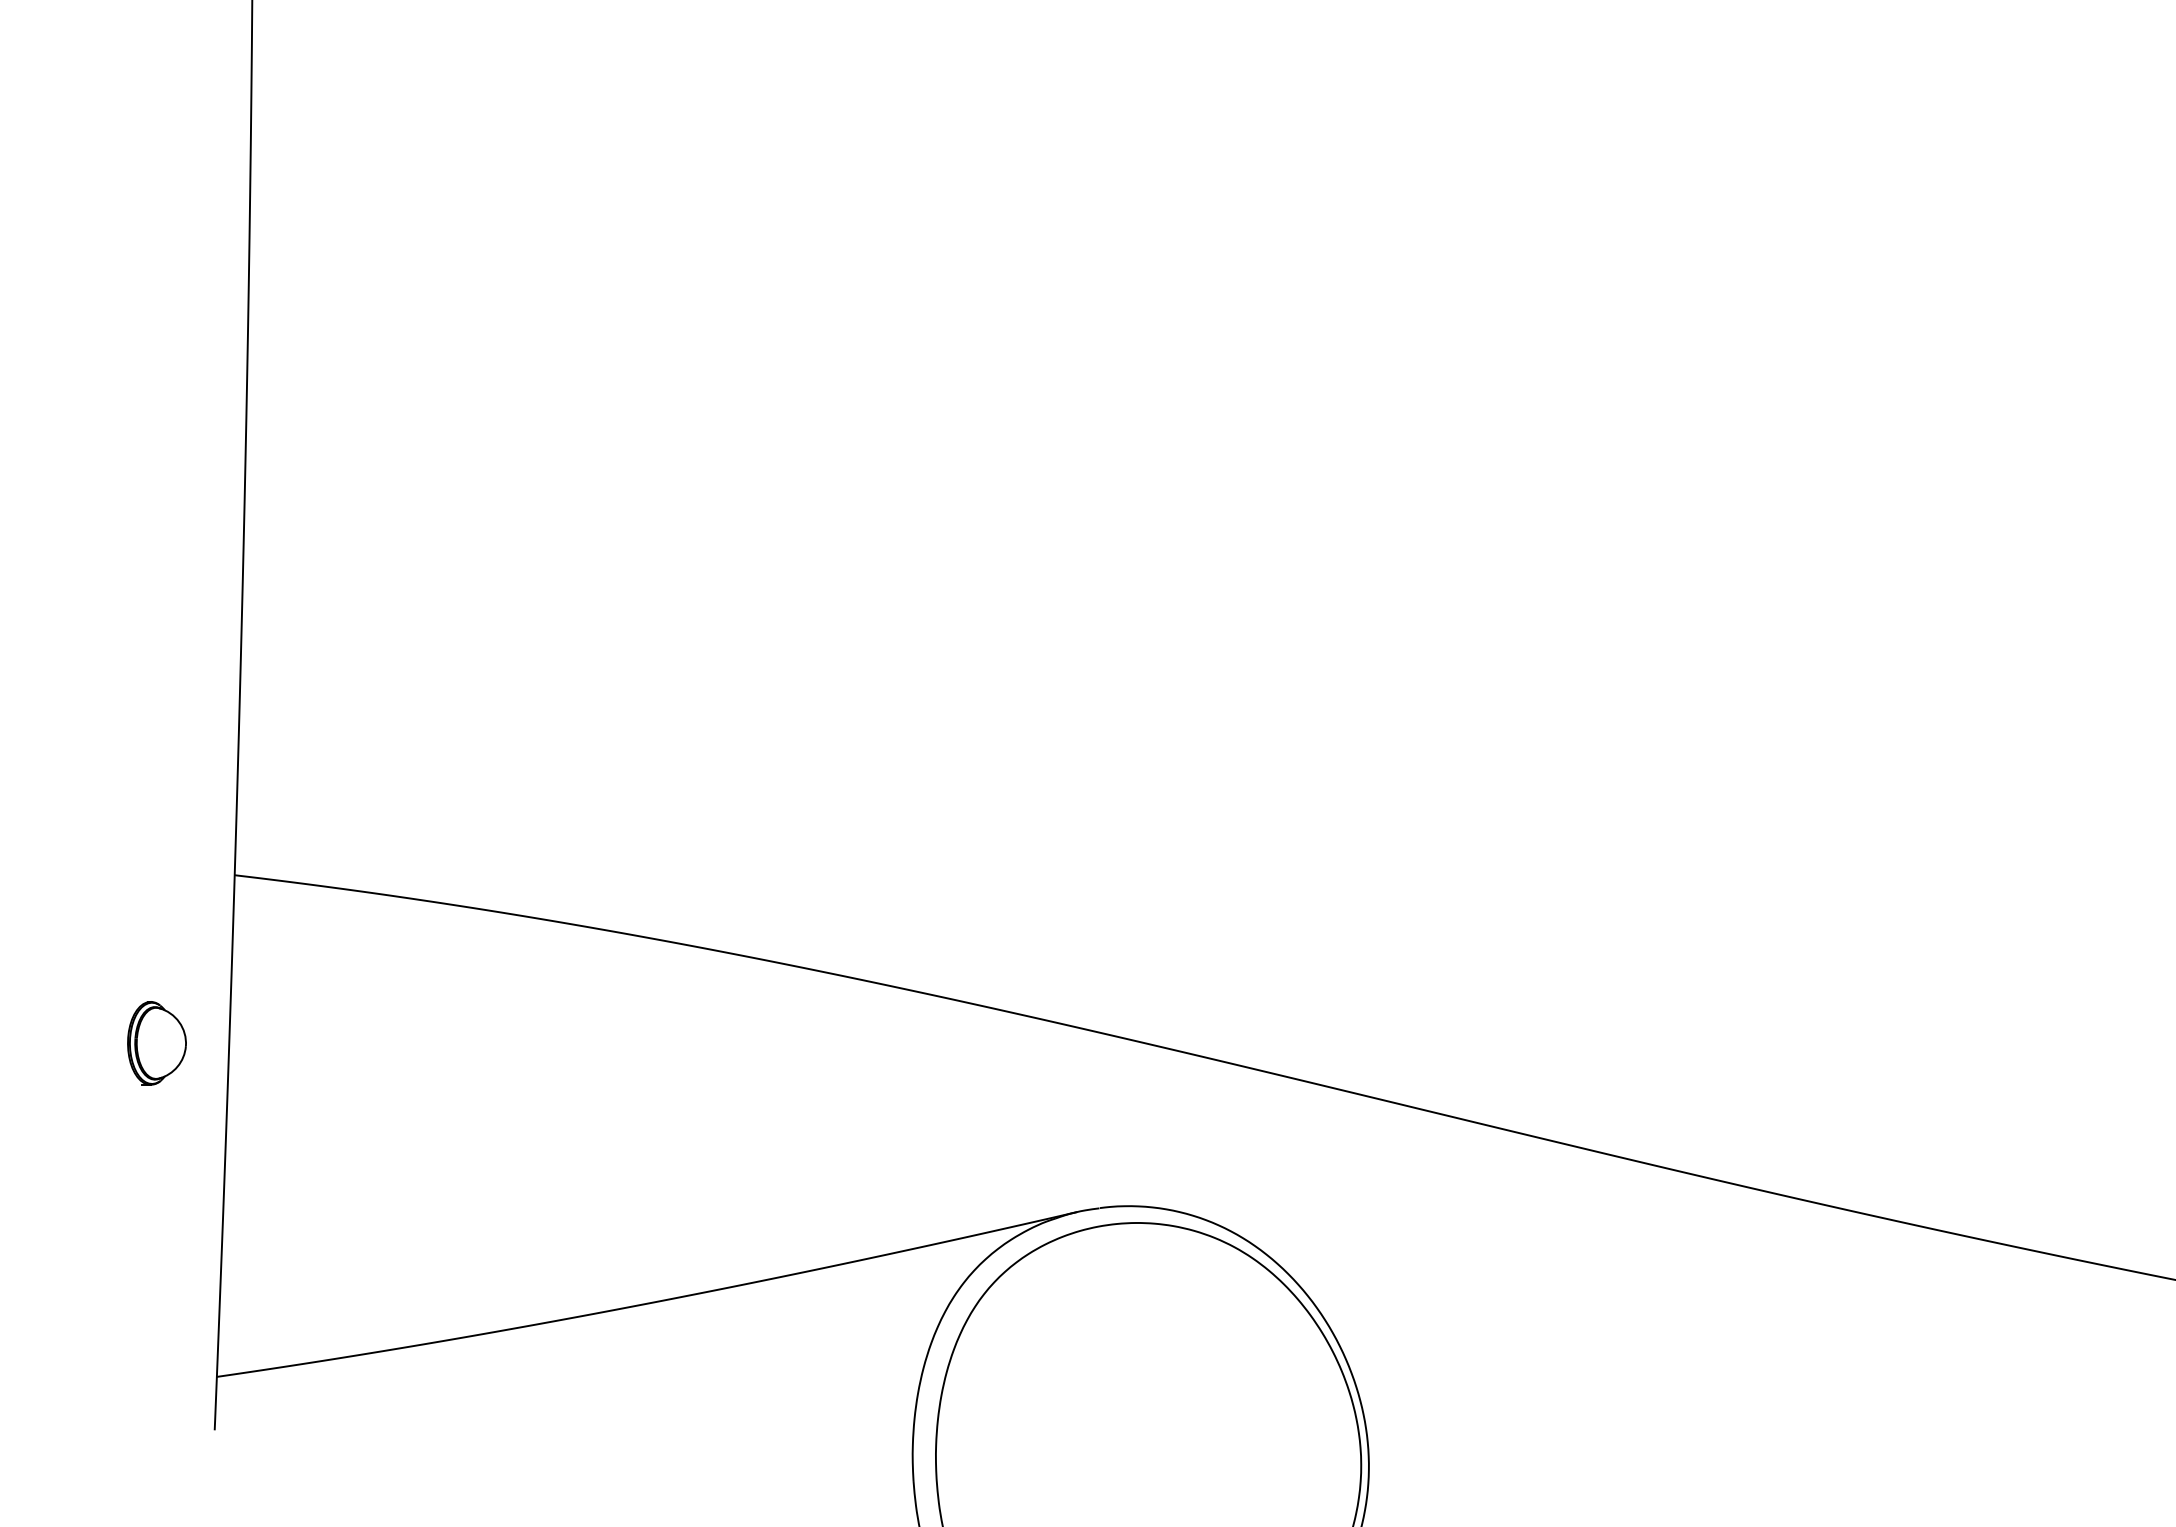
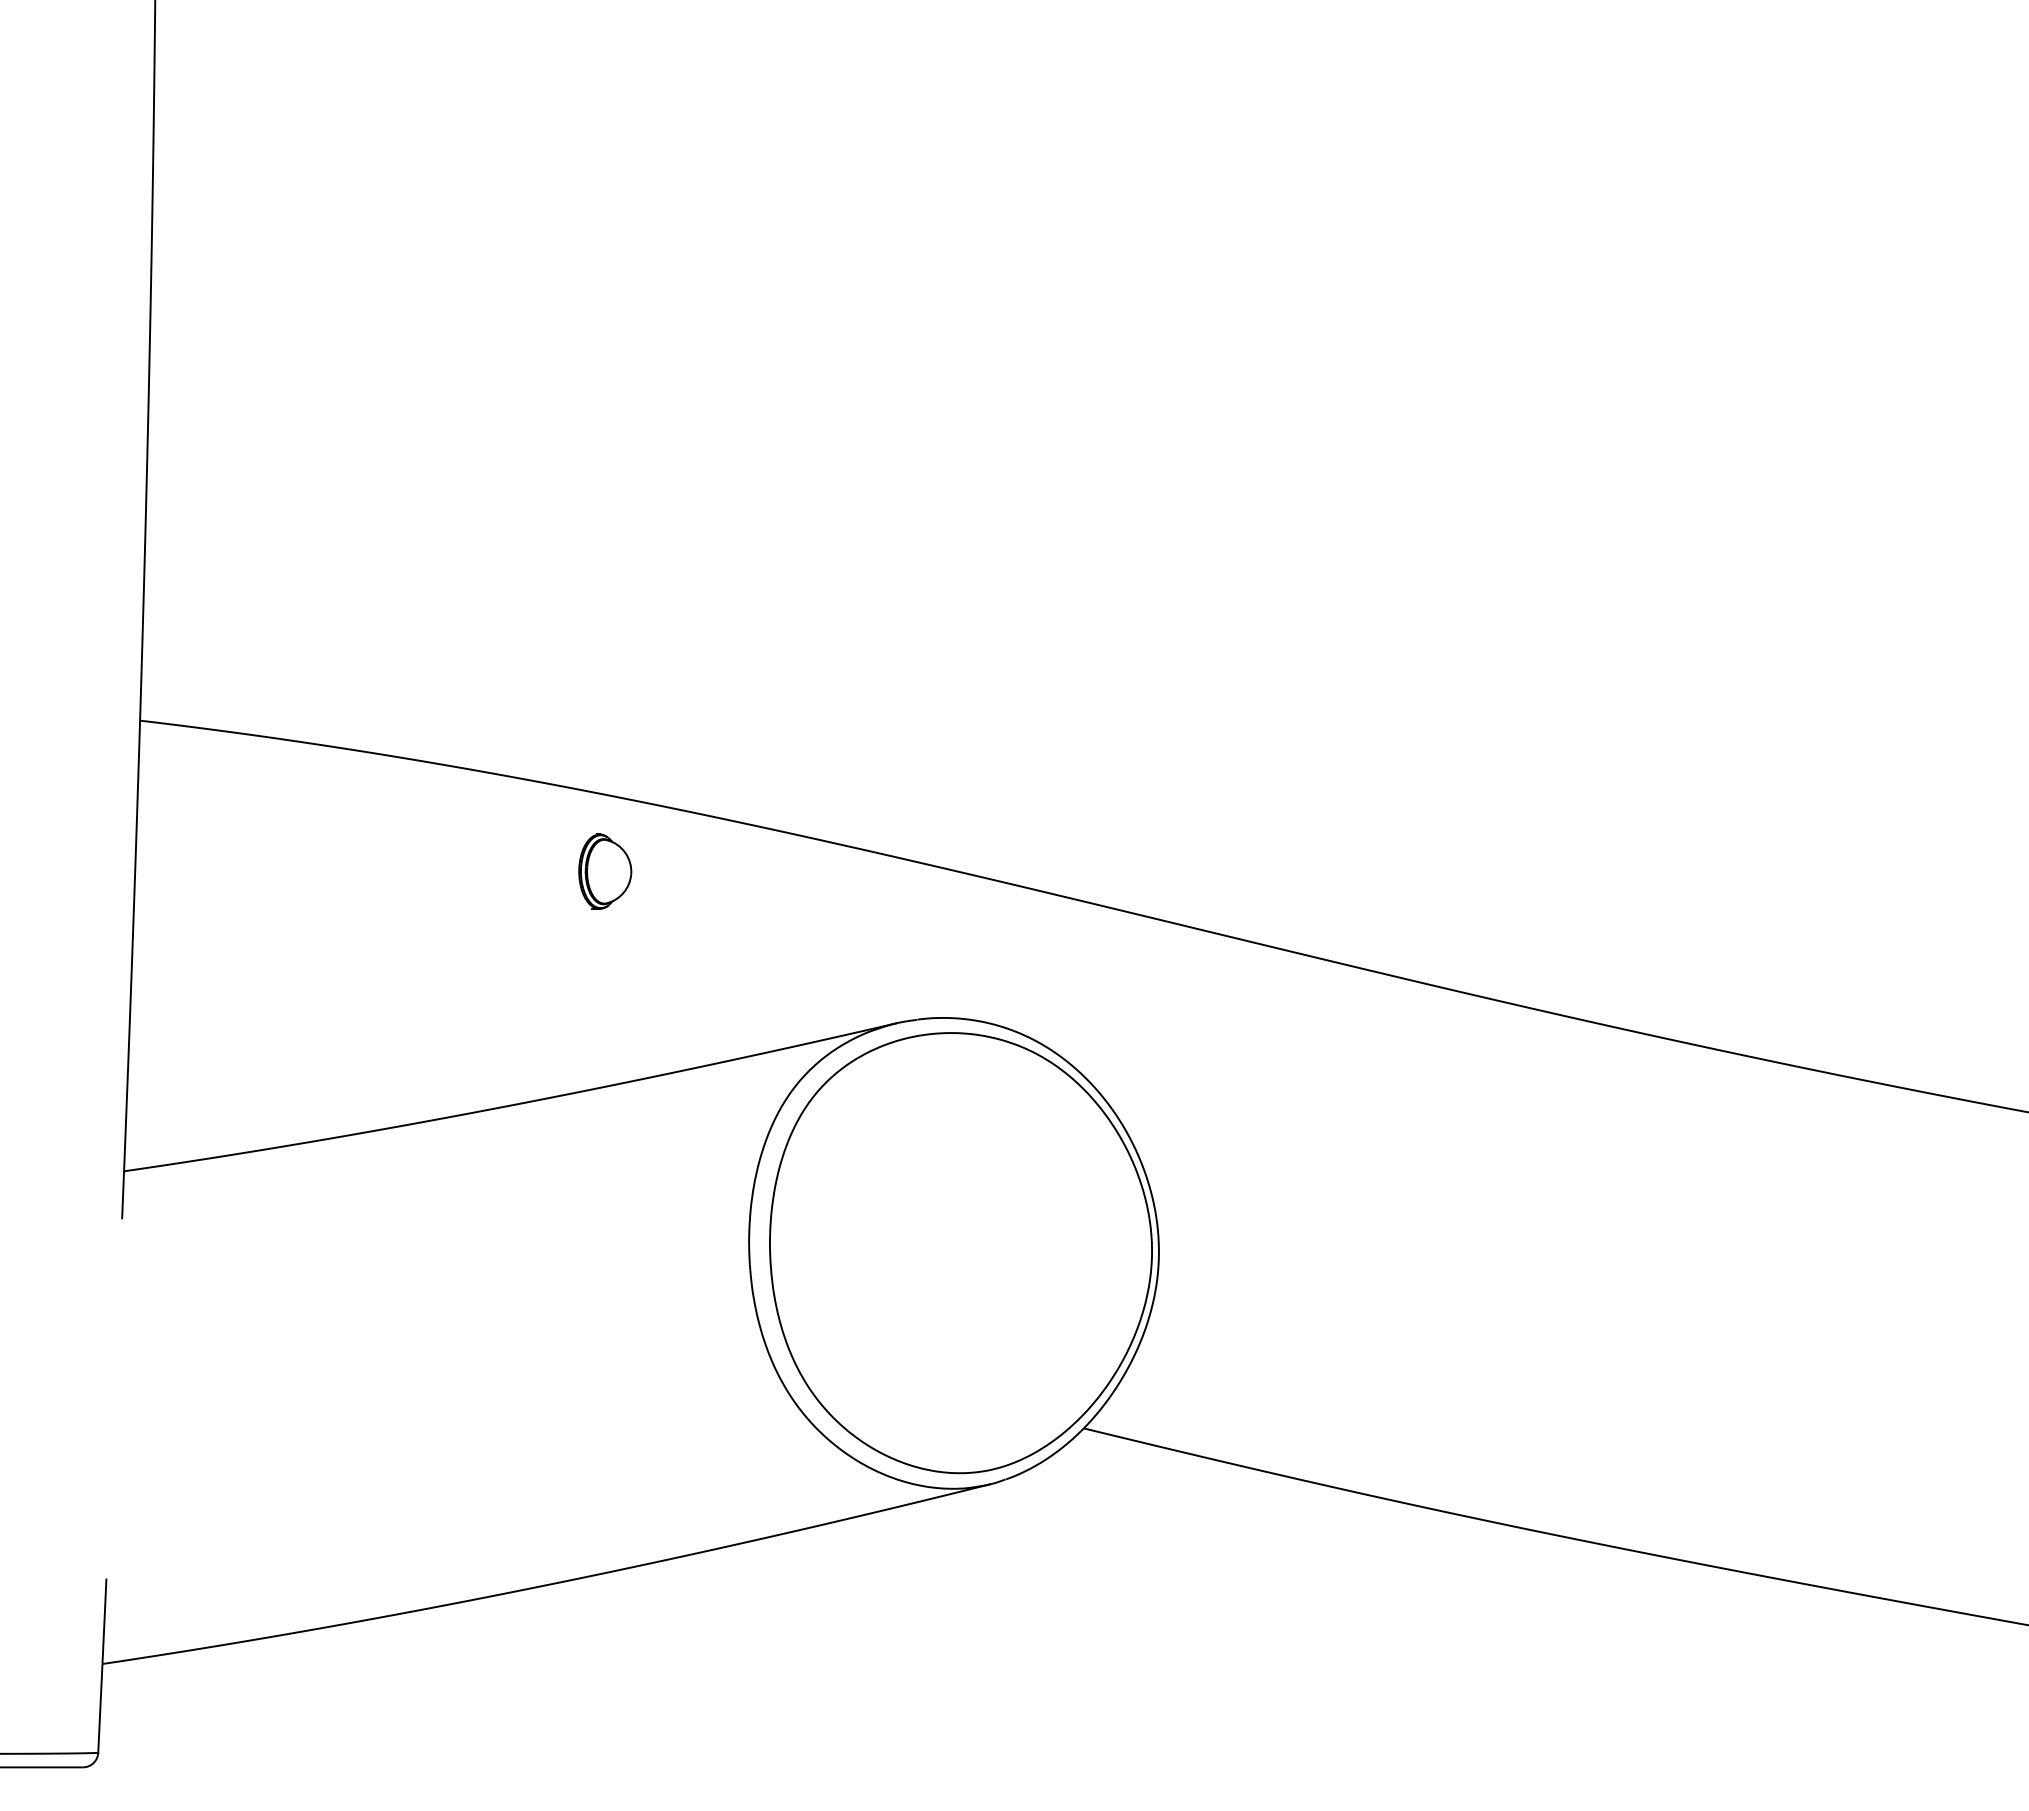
part: (157, 1043) -> (605, 871), moved

